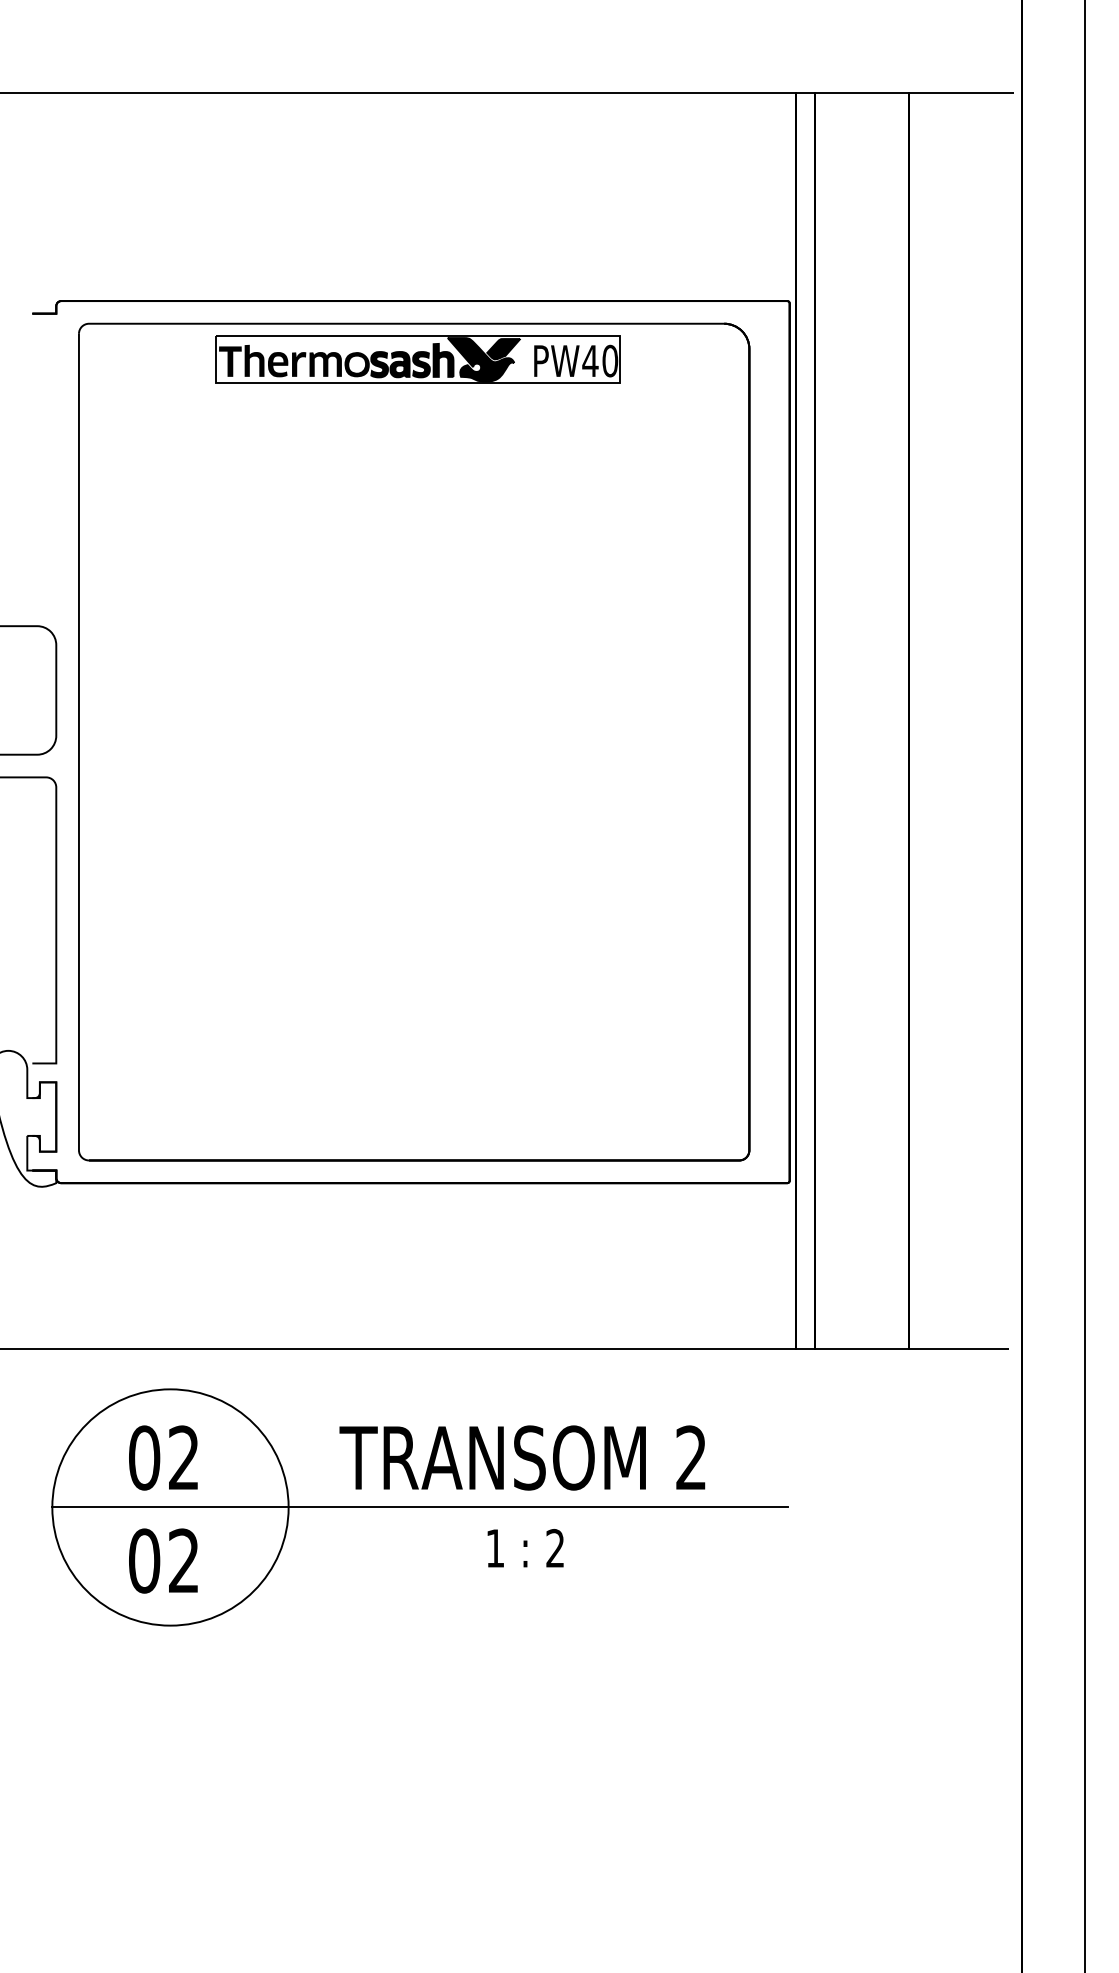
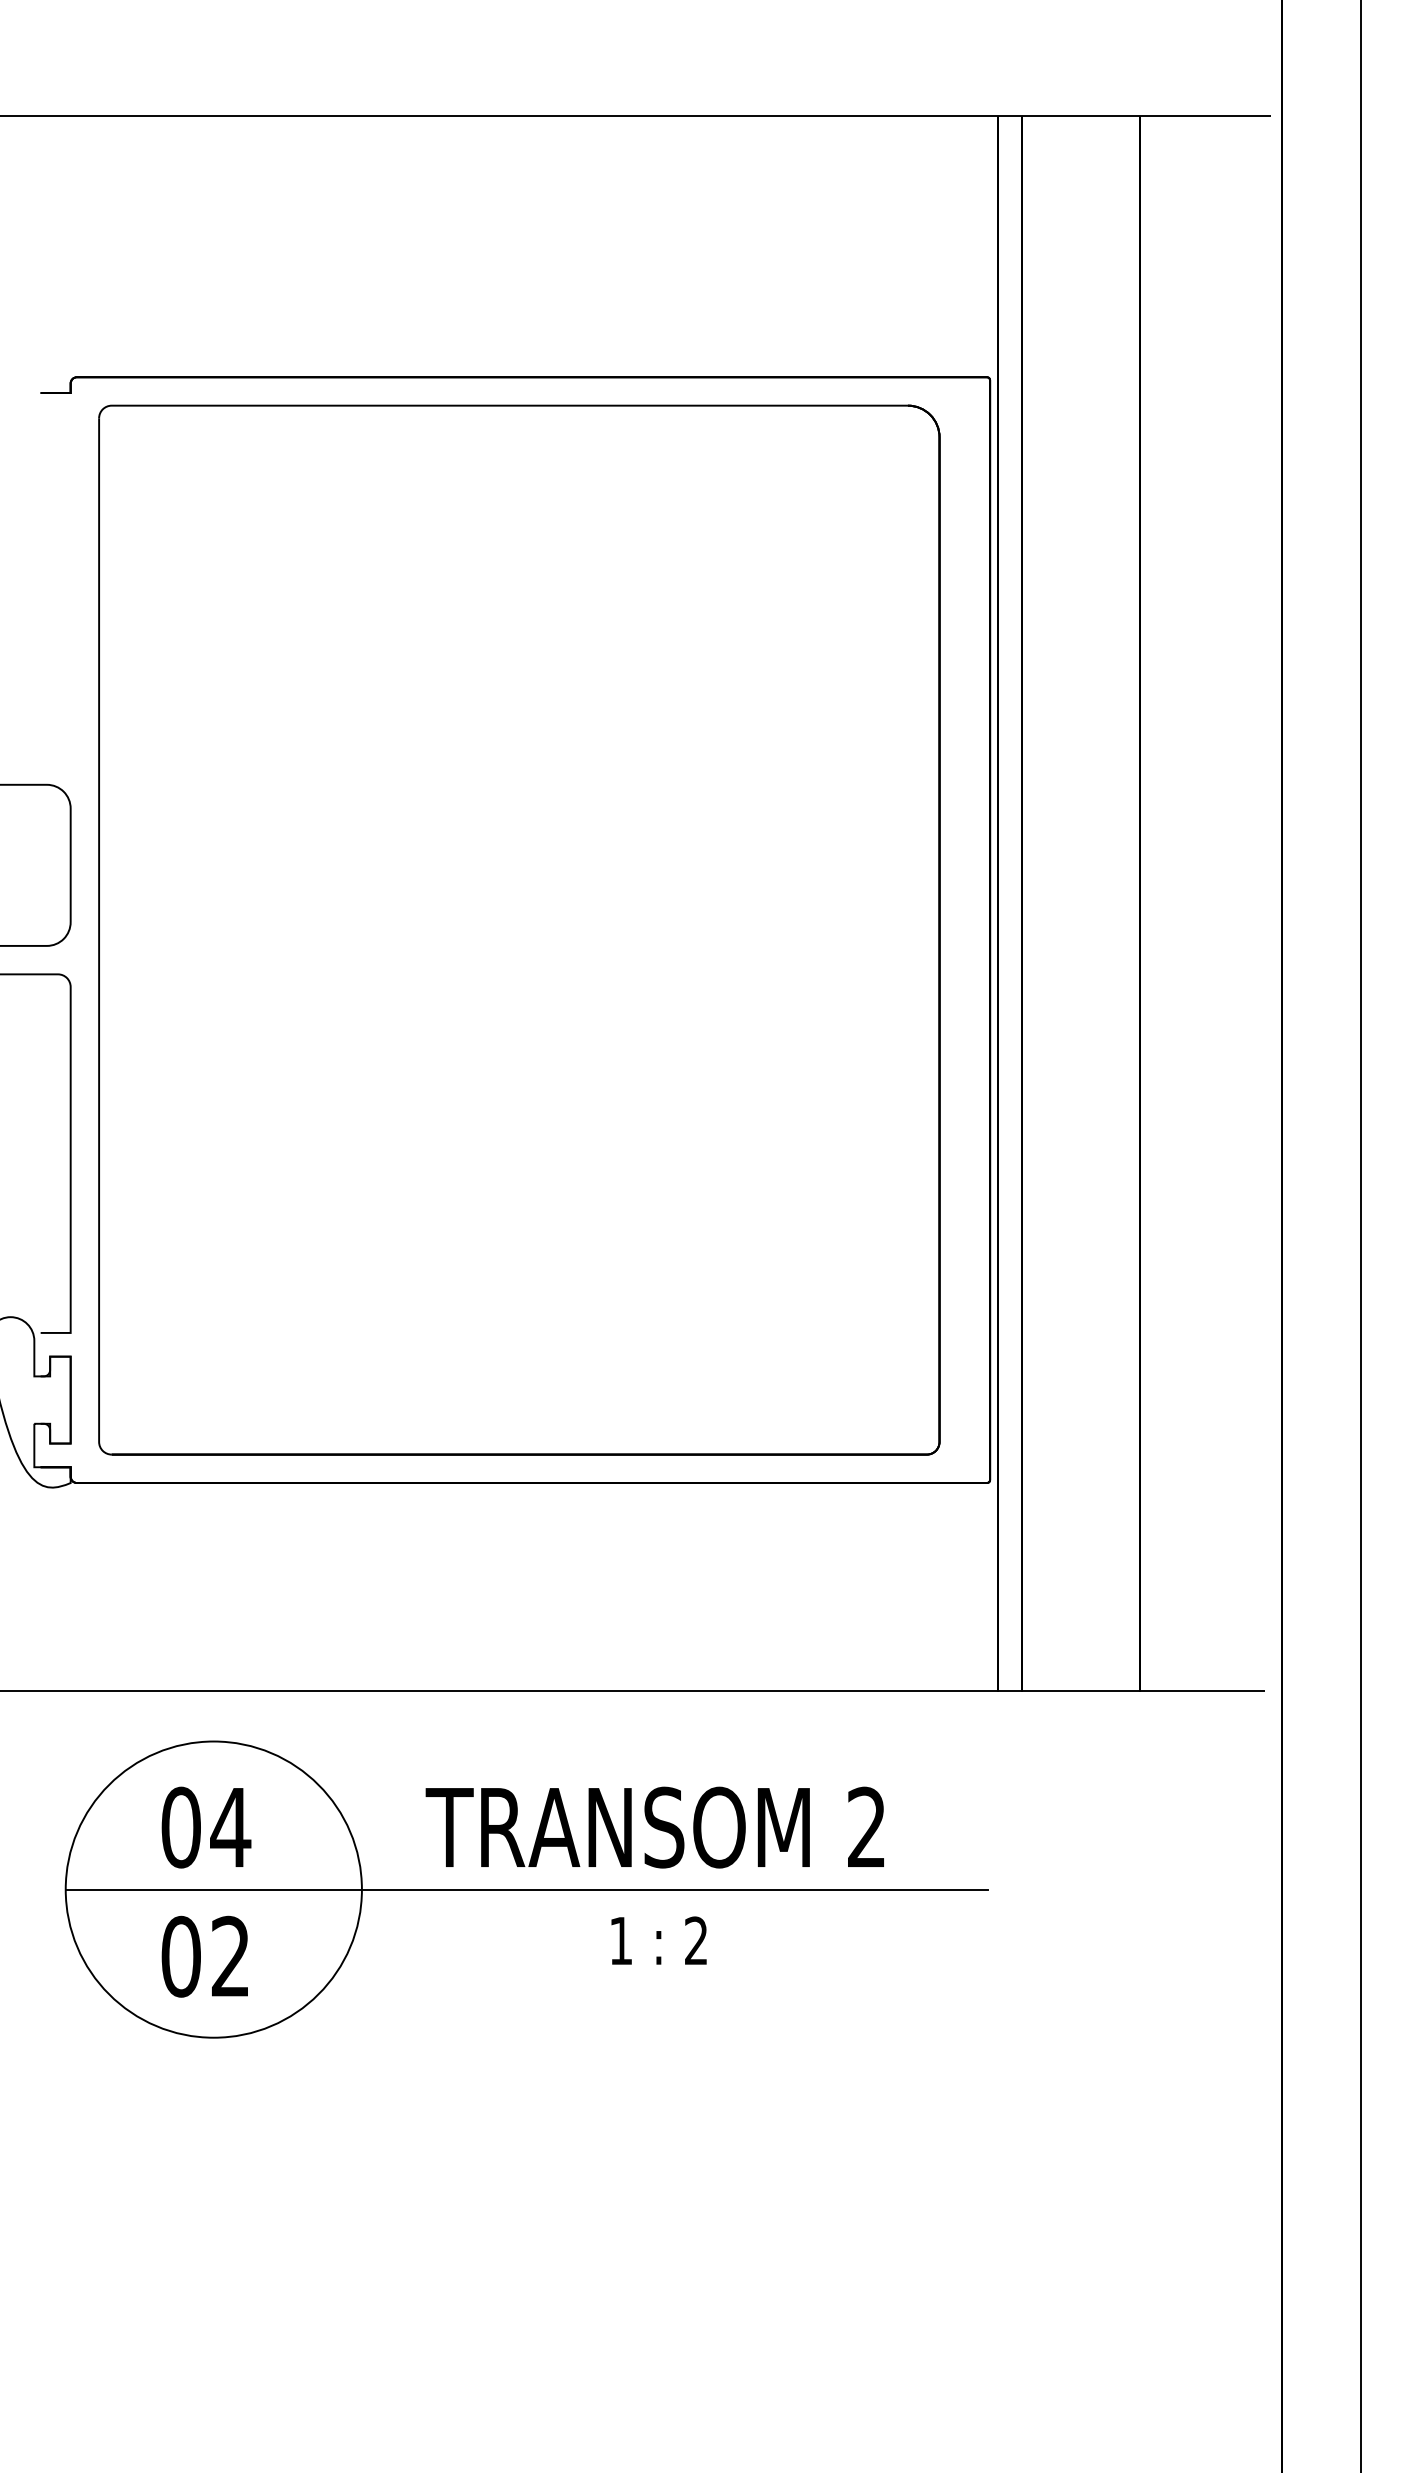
part: (417, 359) -> (523, 450), removed
text: (183, 1457) -> (230, 1826), 02 -> 04

